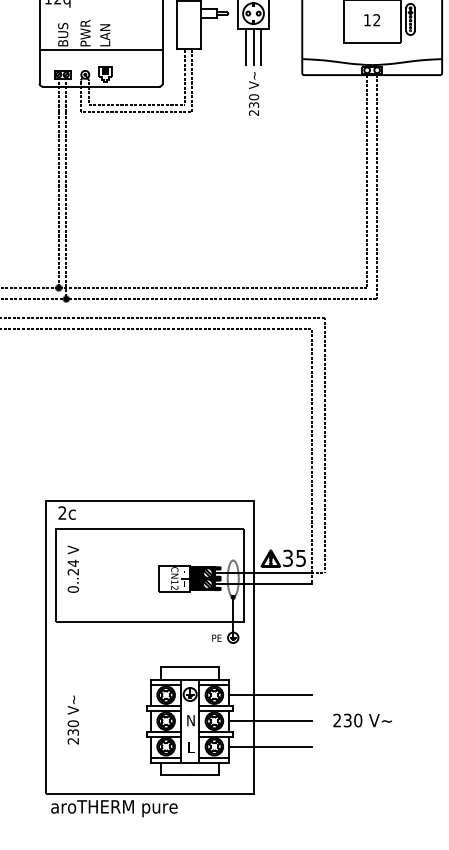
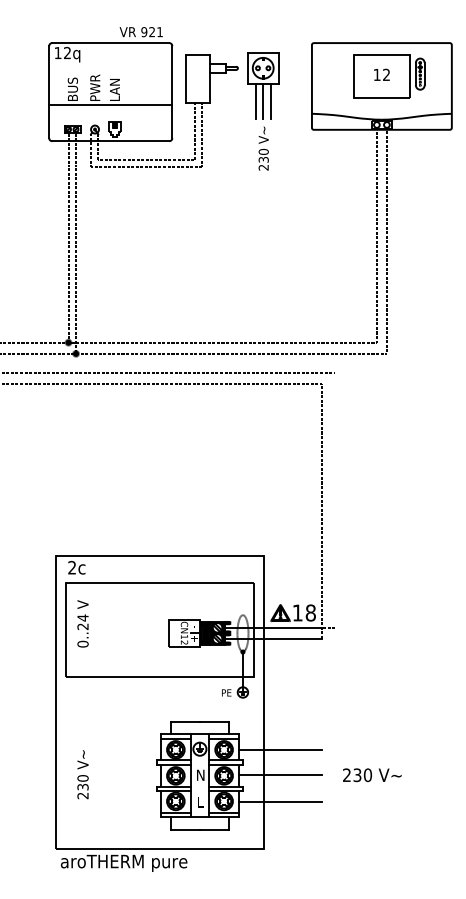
line: (324, 444) -> (334, 499), removed
text: (293, 557) -> (303, 612), 35 -> 18

